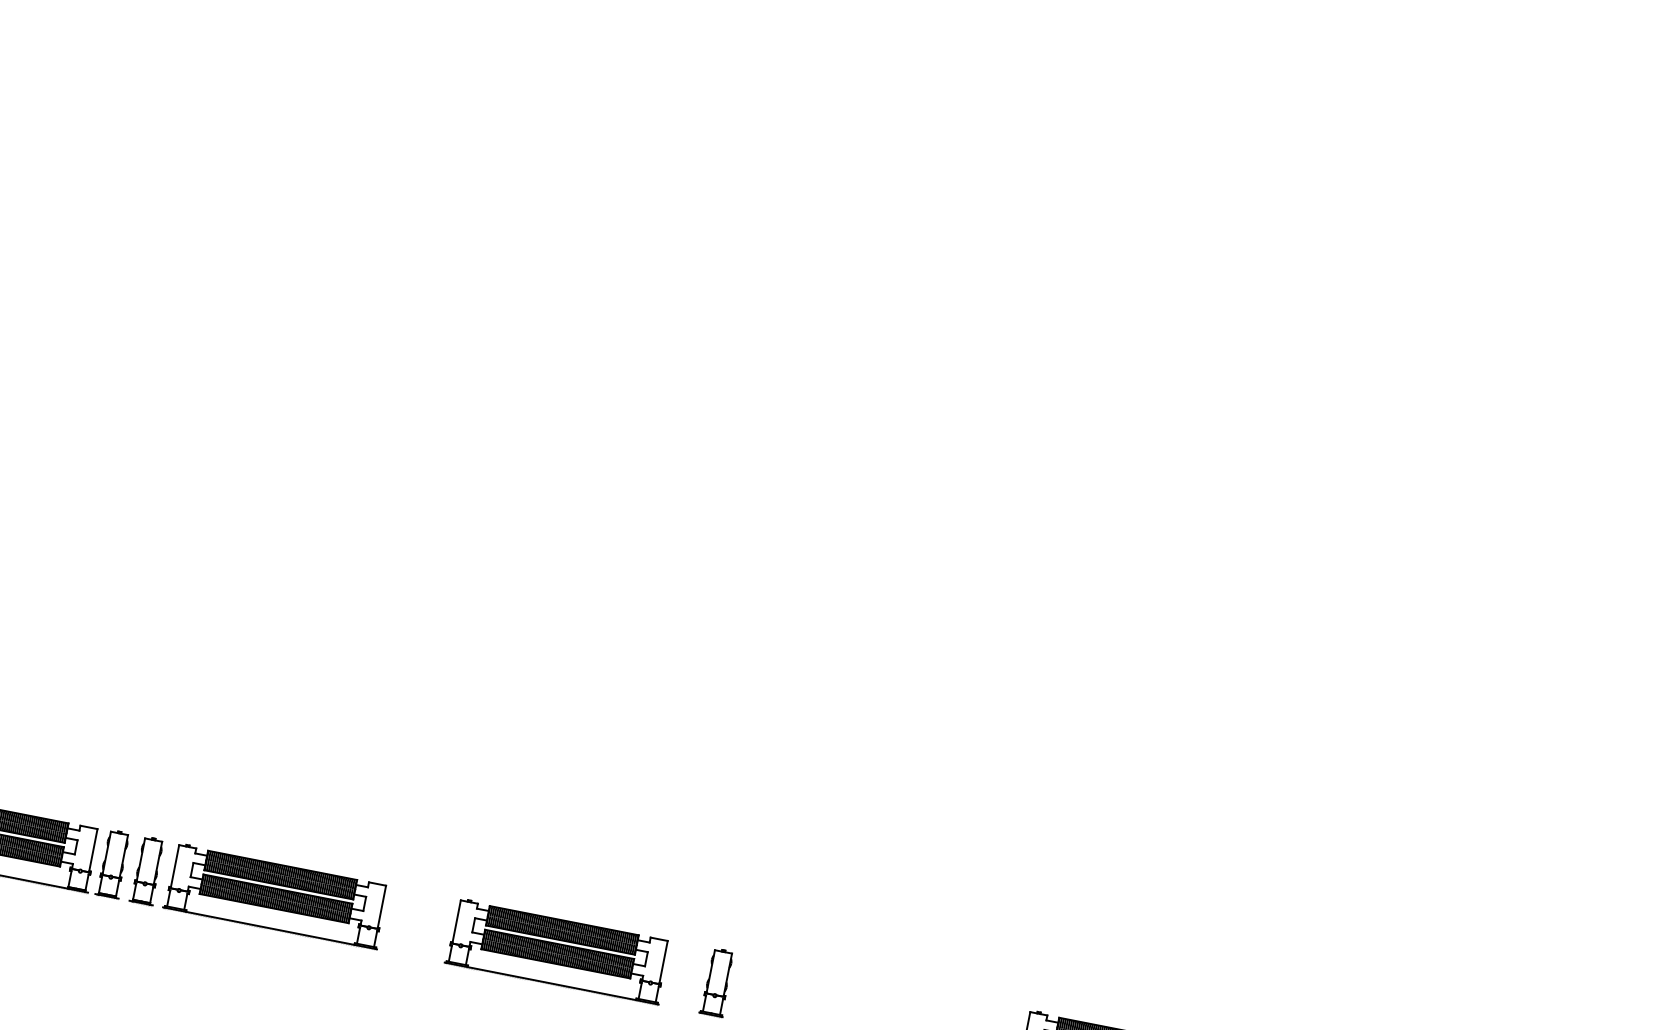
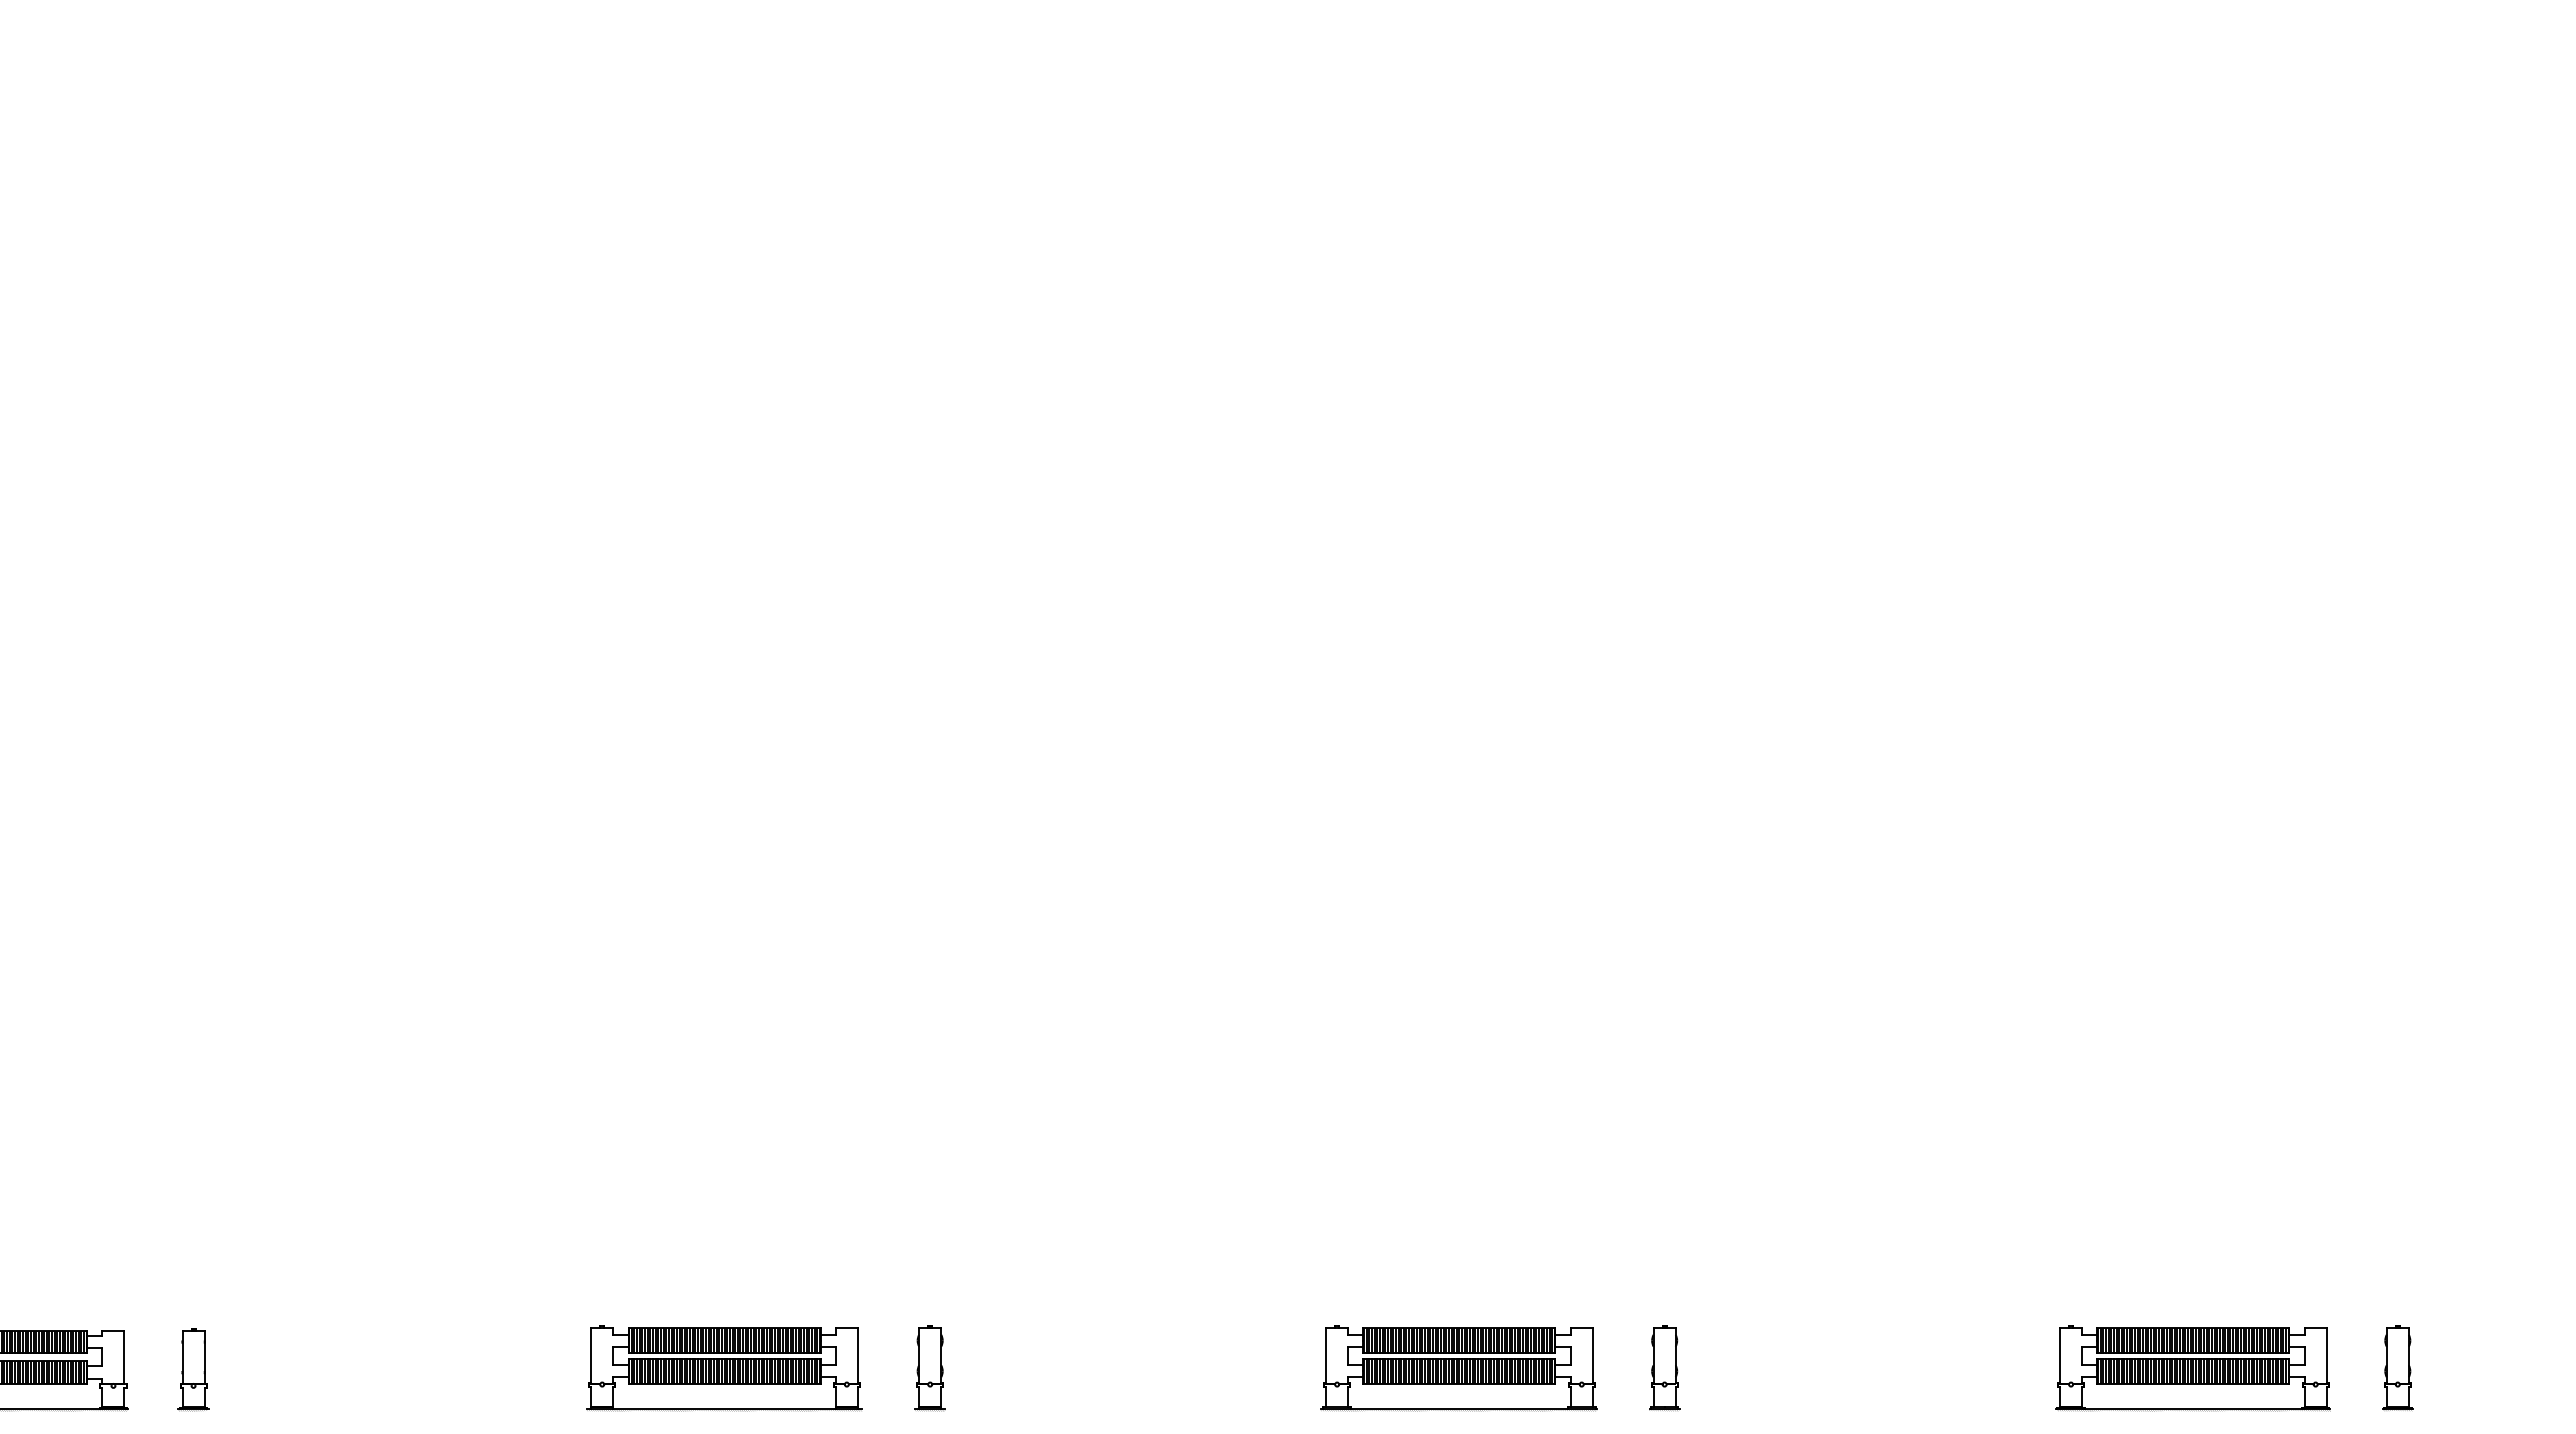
part: (112, 864) -> (885, 1368), removed
part: (275, 896) -> (1095, 1368), removed

